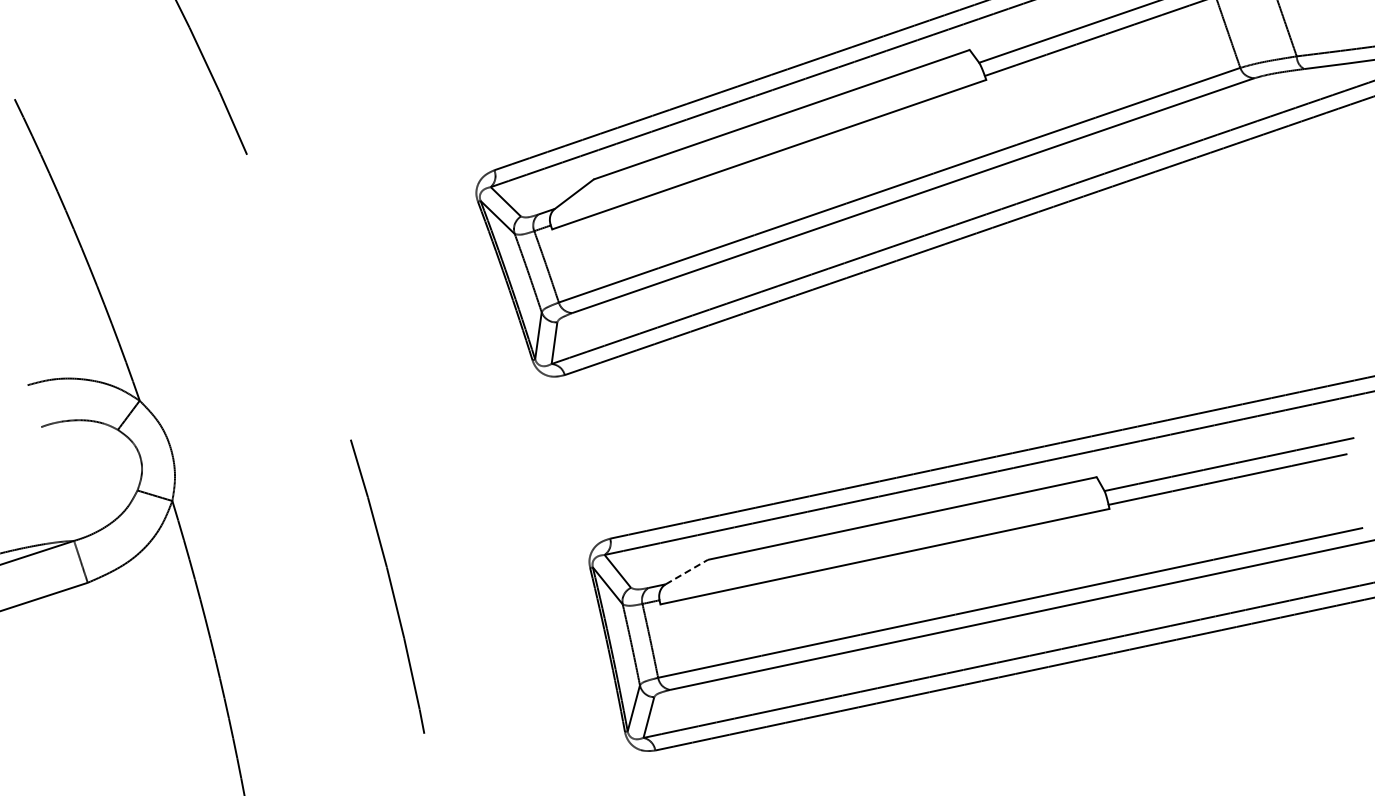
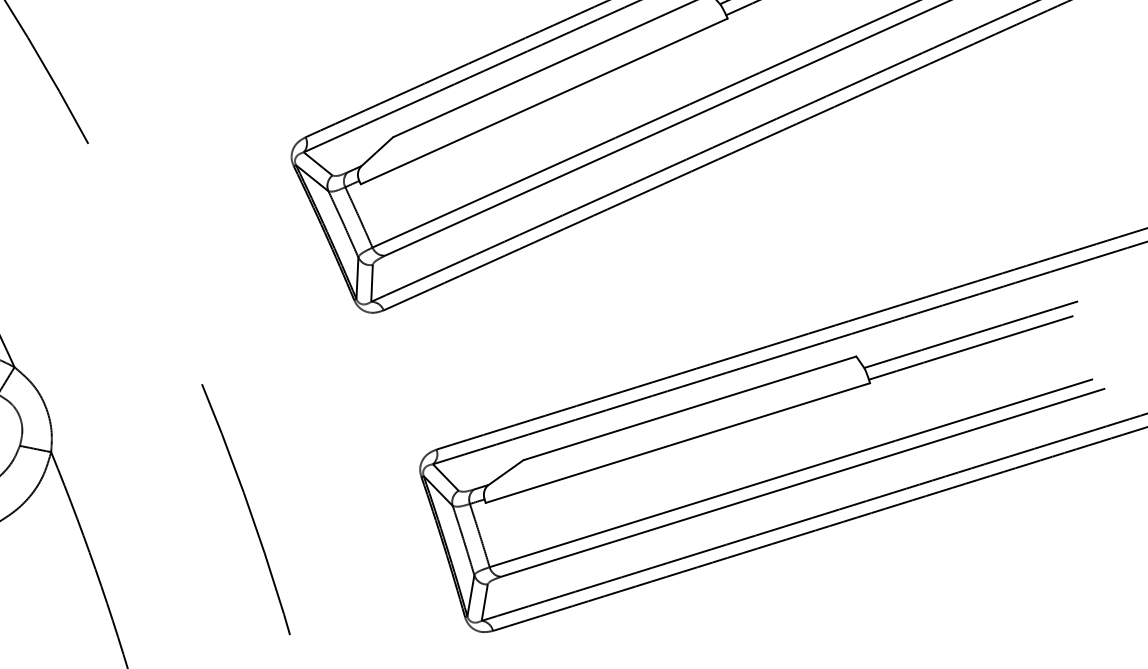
line: (687, 571) -> (506, 472), dashed -> solid

